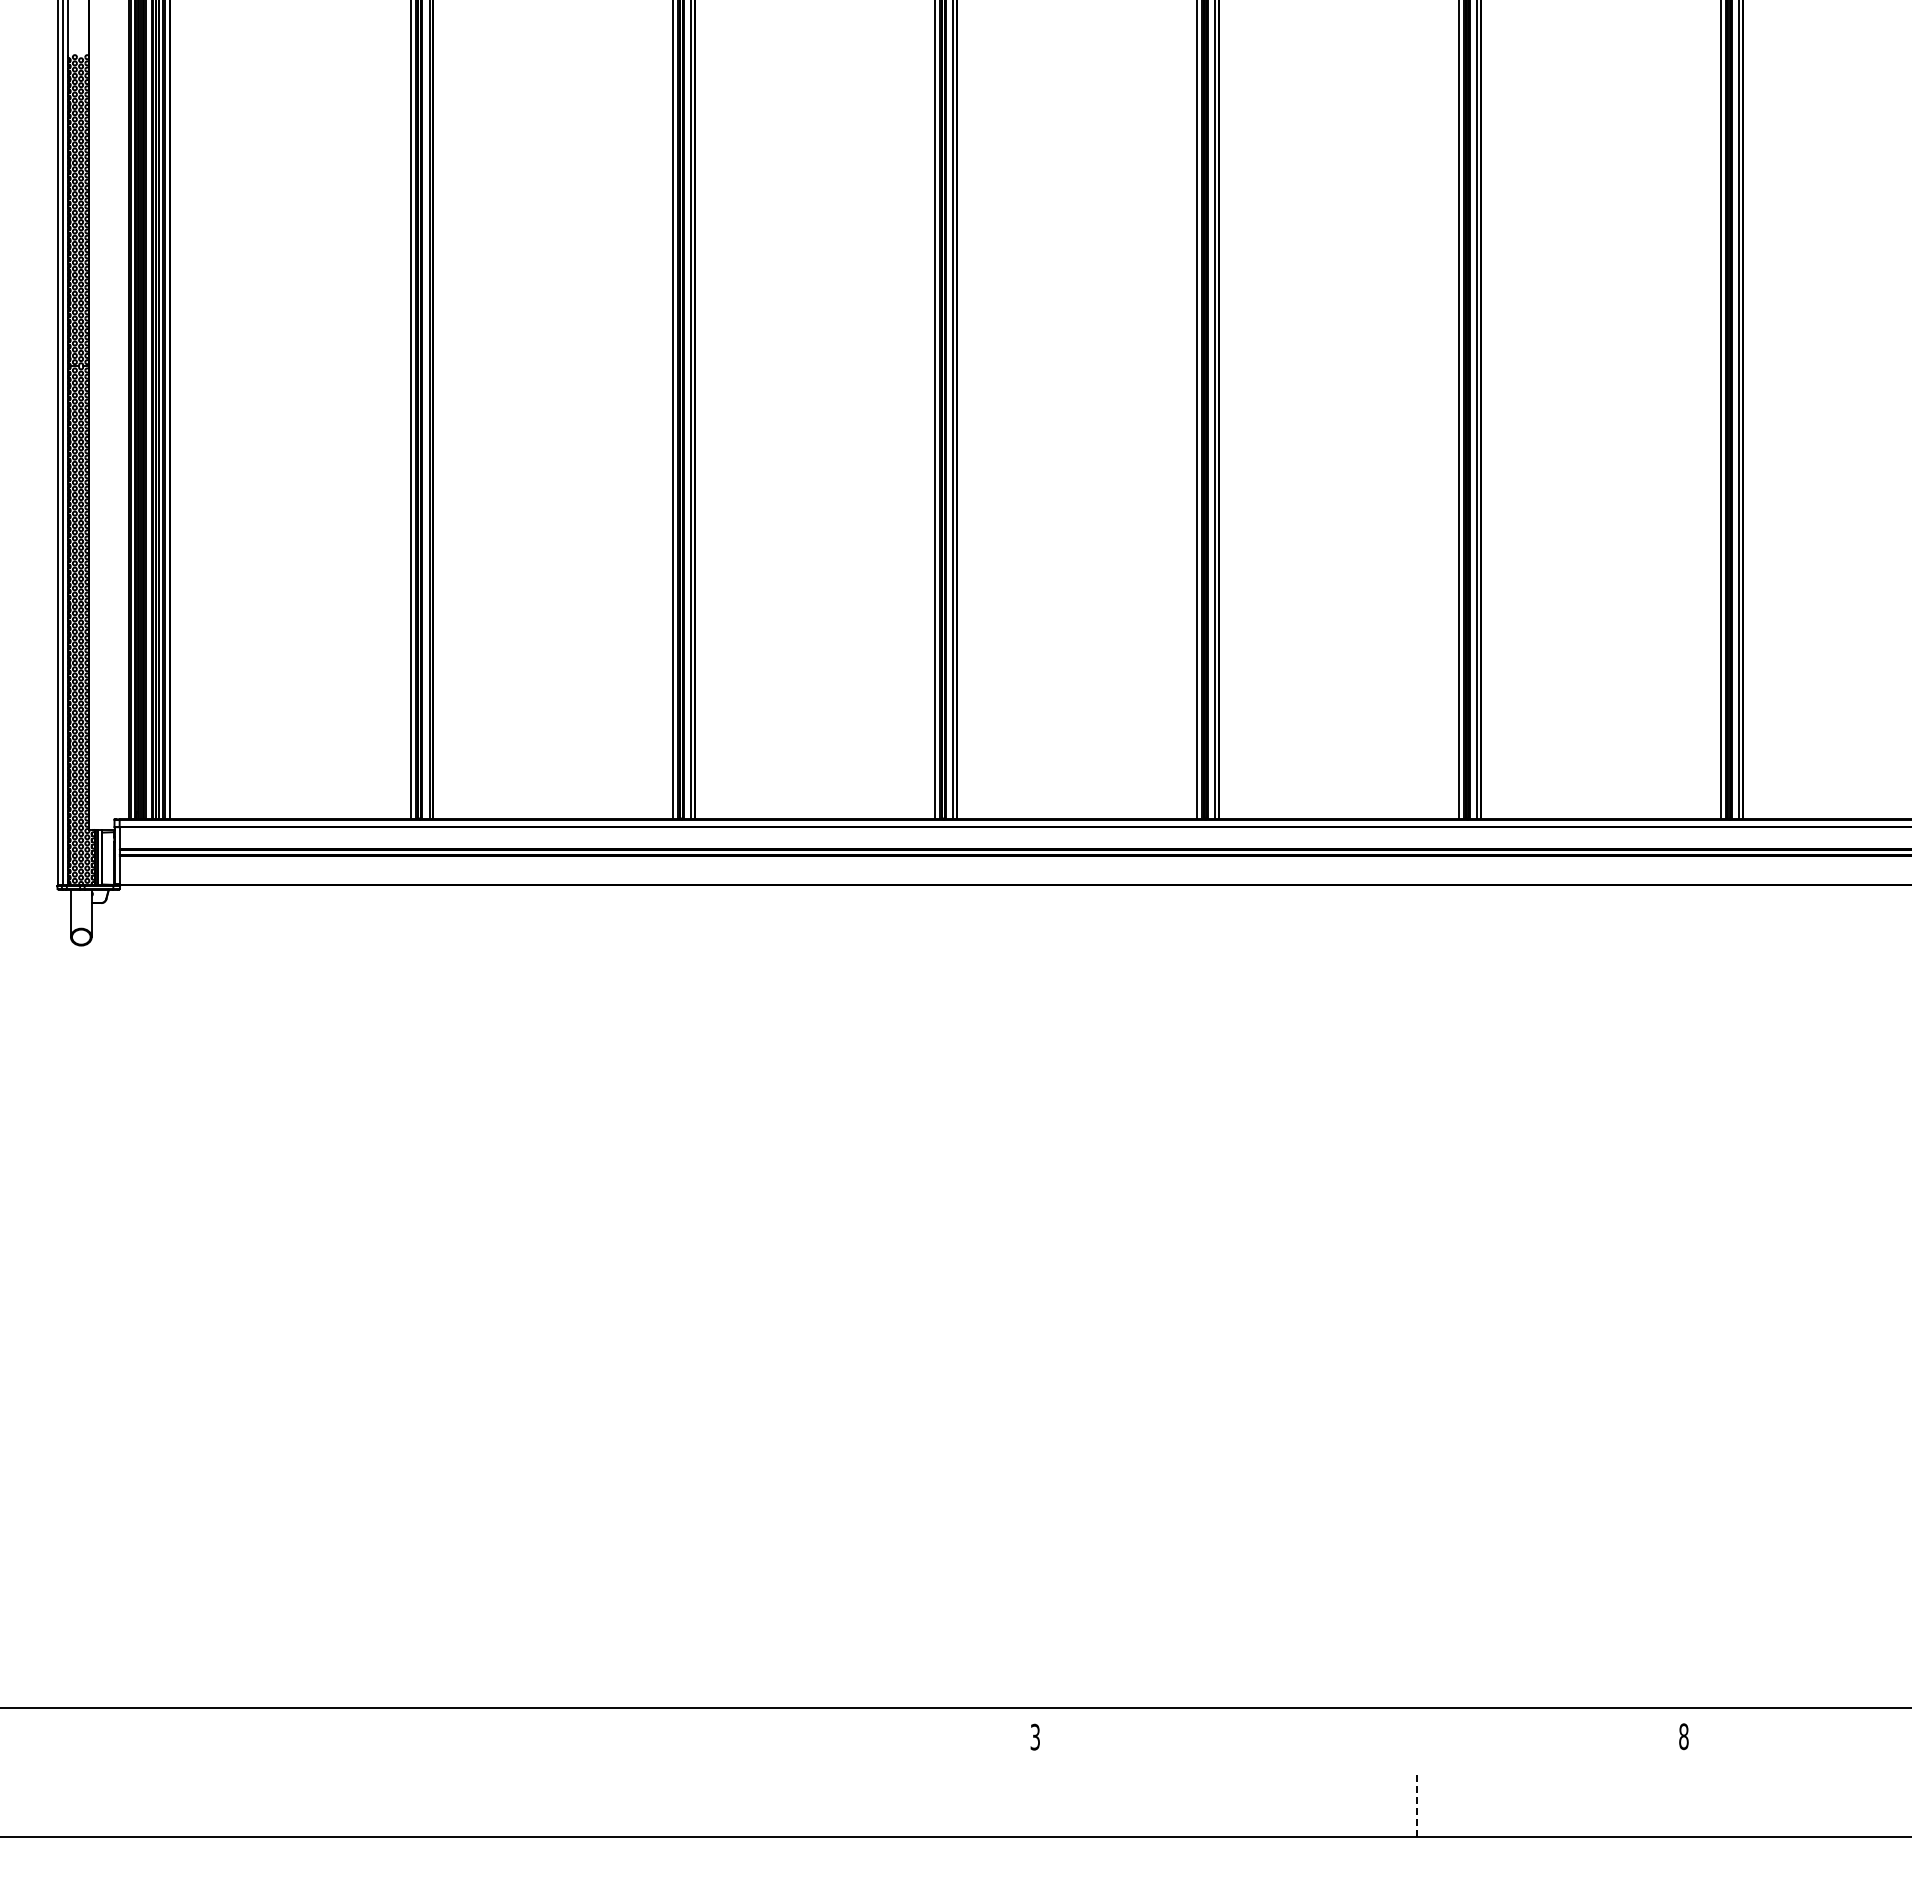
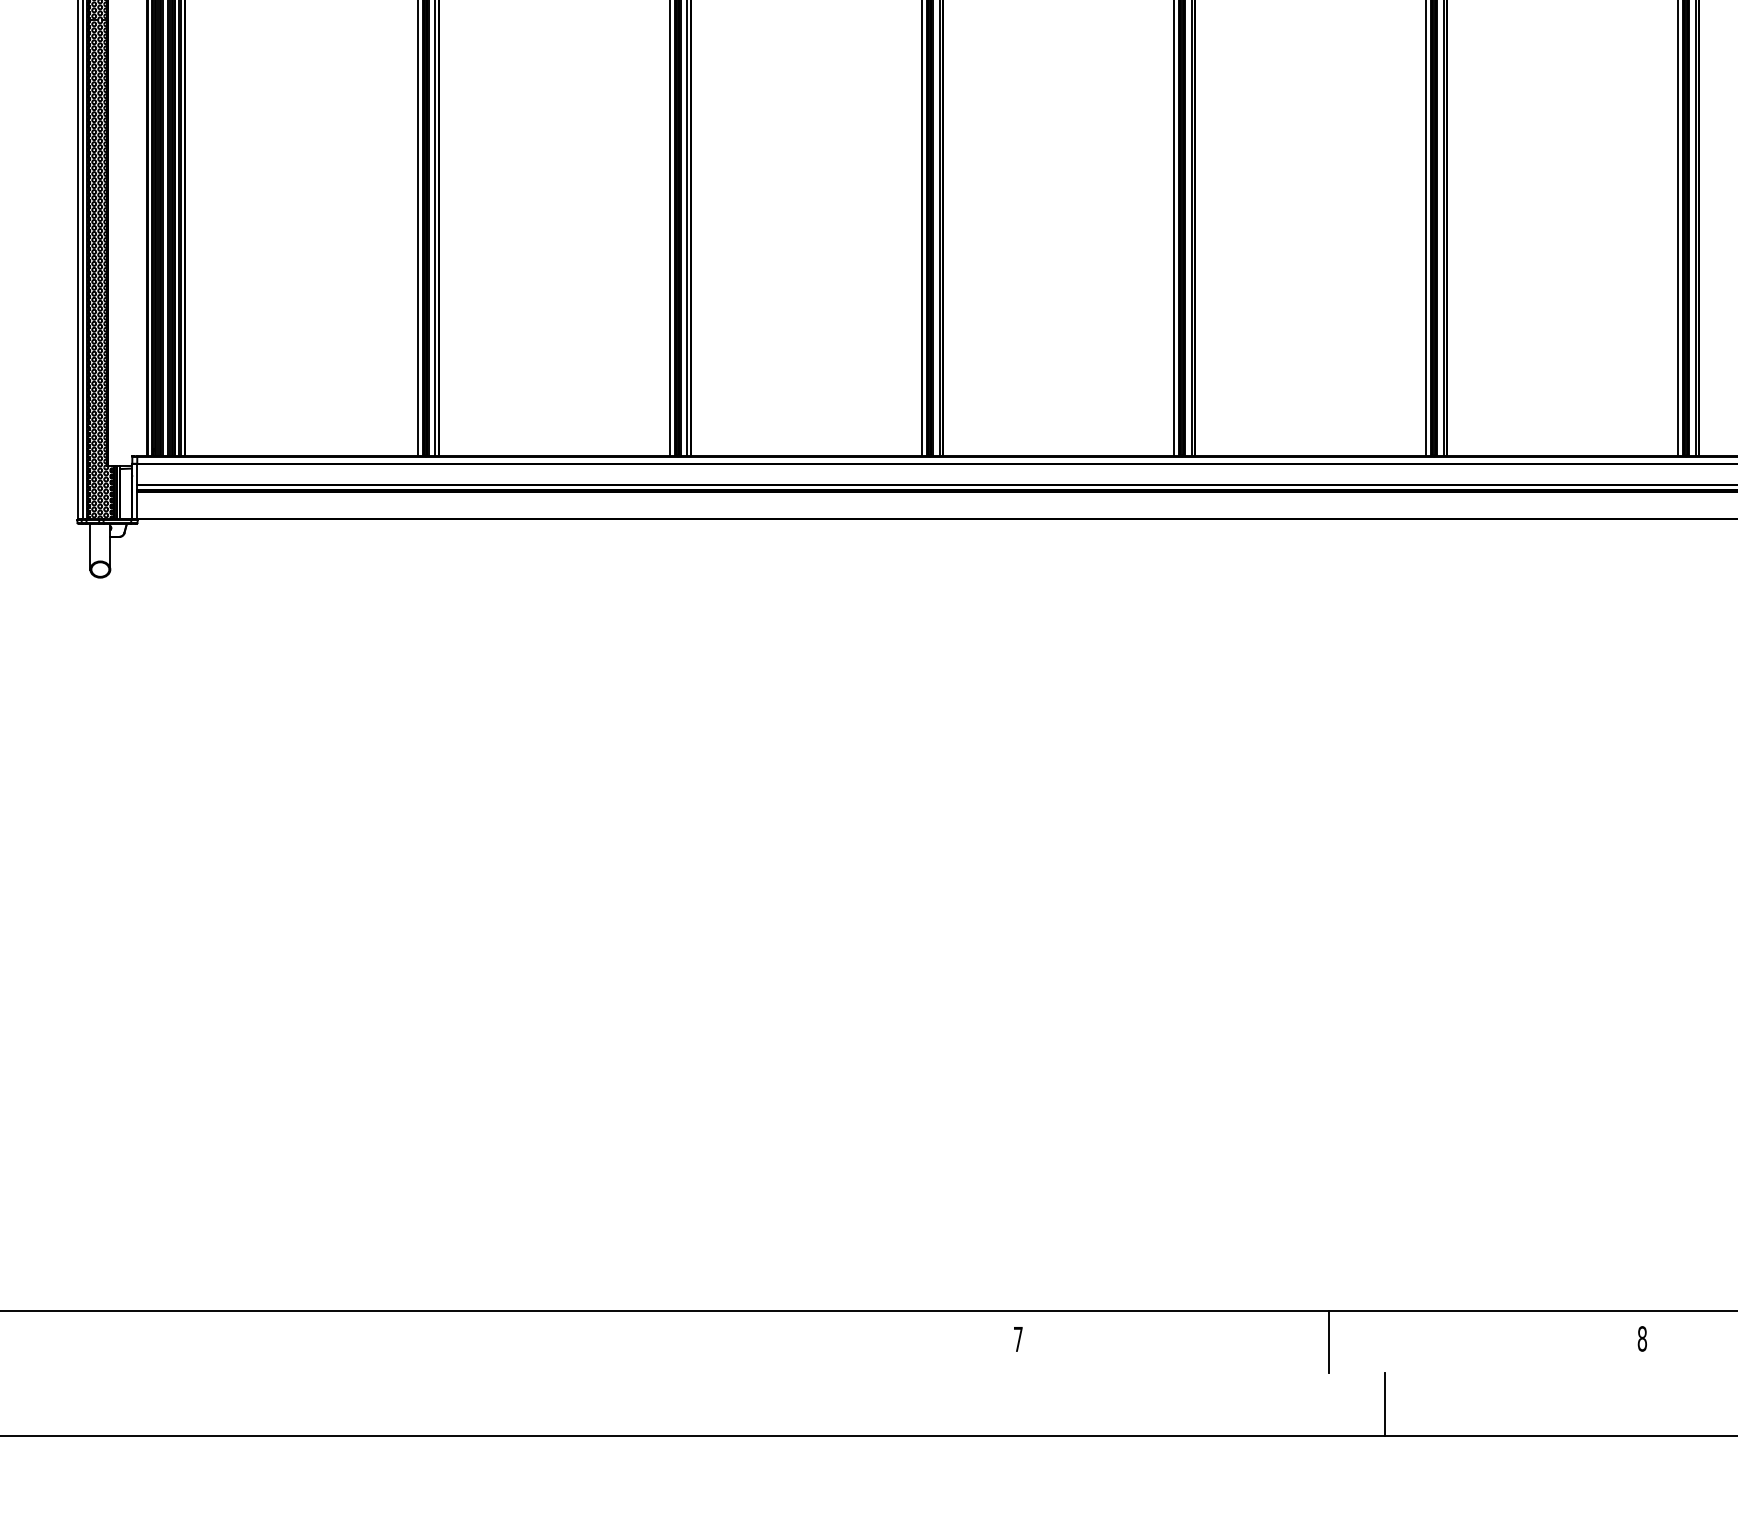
text: (1034, 1736) -> (1017, 1338), 3 -> 7
line: (1358, 1739) -> (1329, 1341), added
line: (1416, 1804) -> (1385, 1404), dashed -> solid

